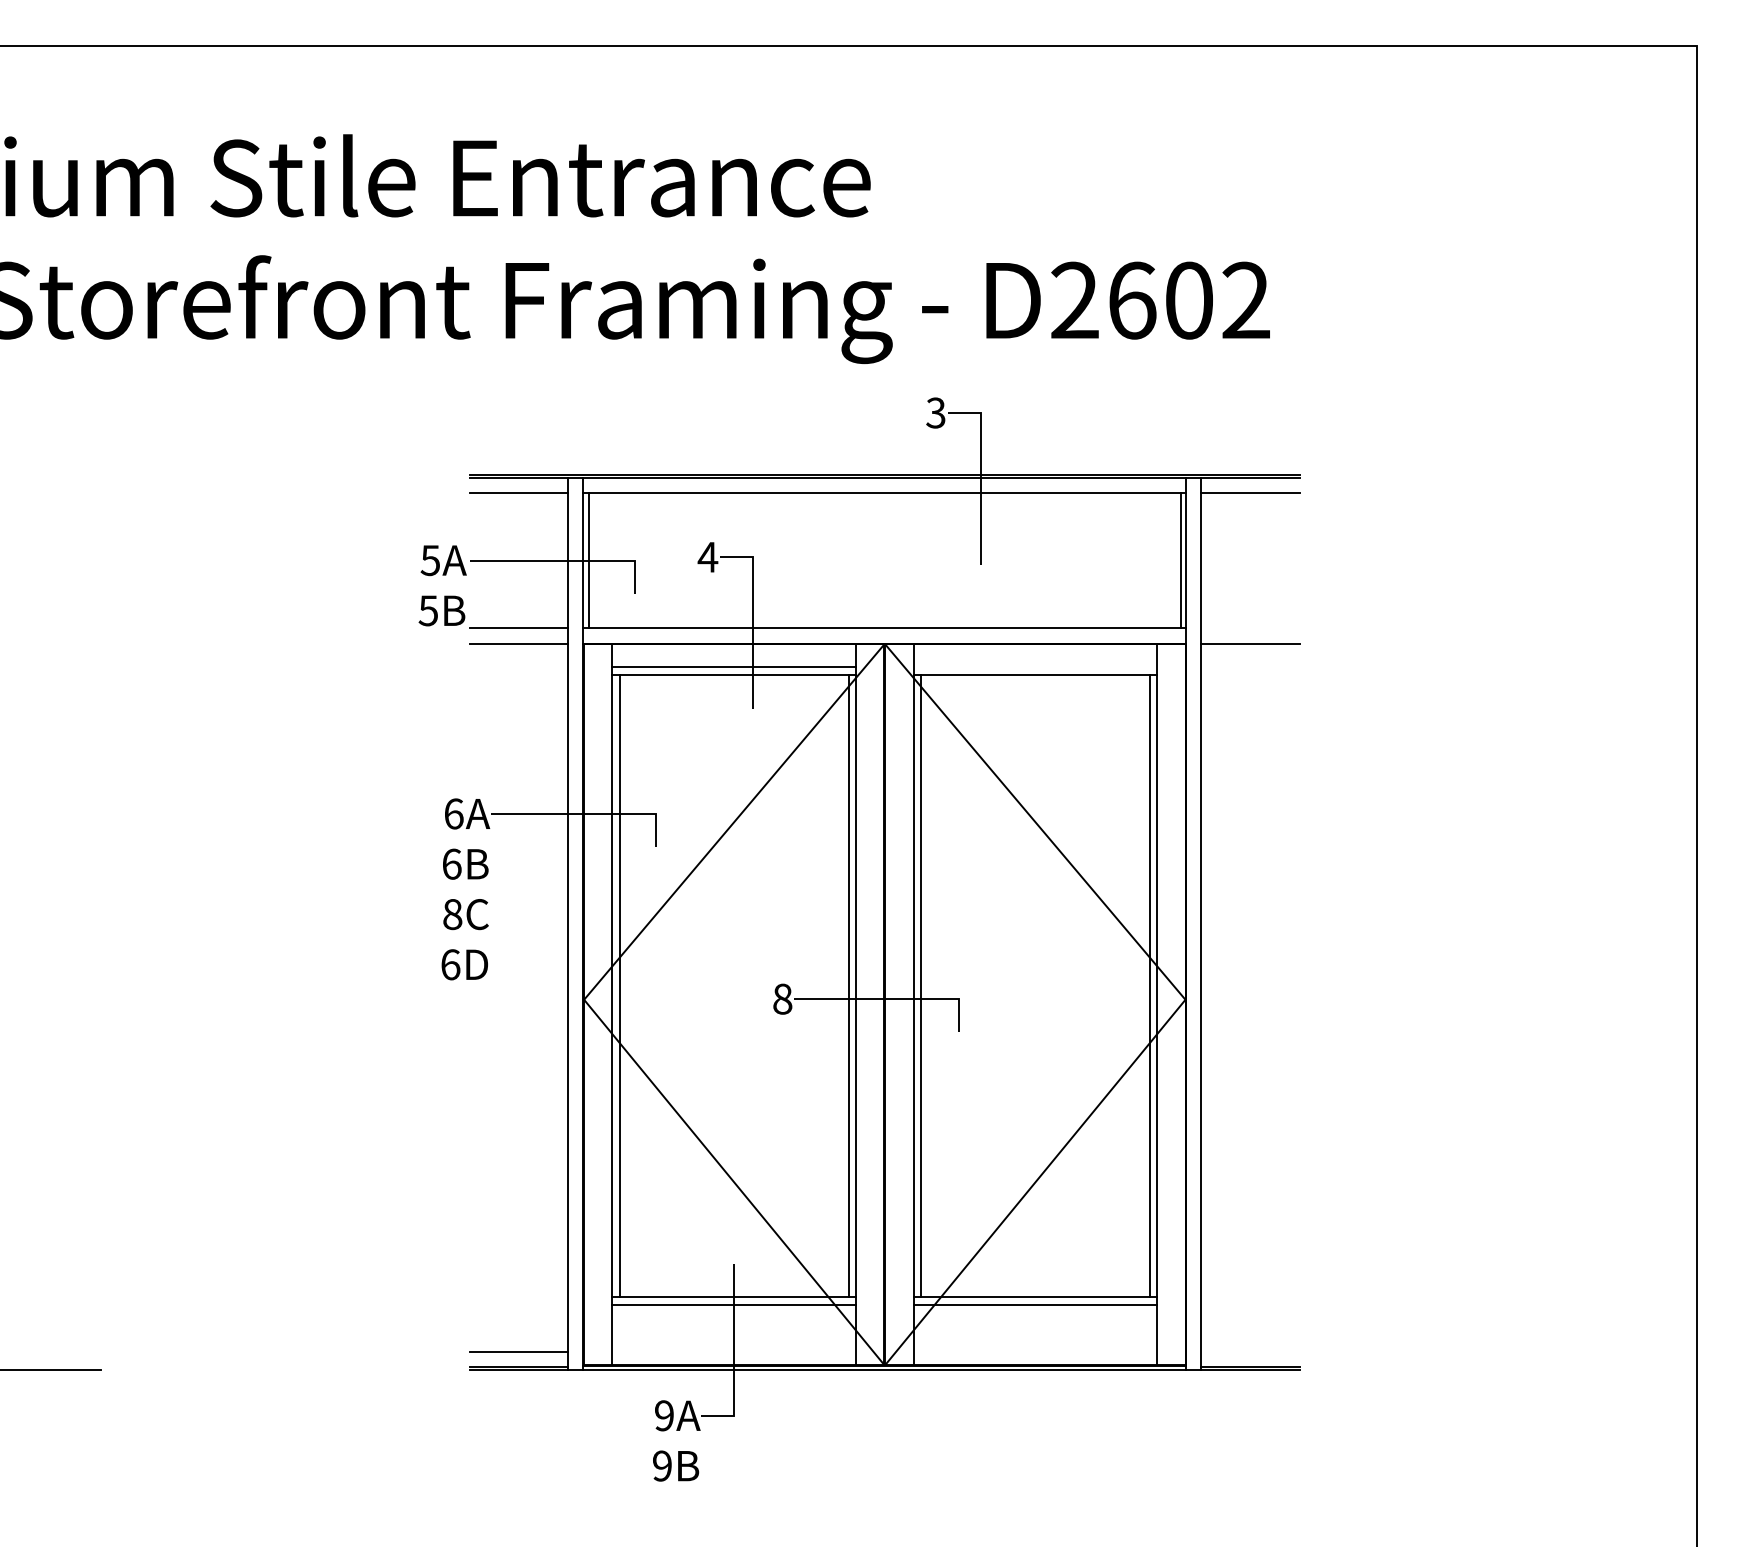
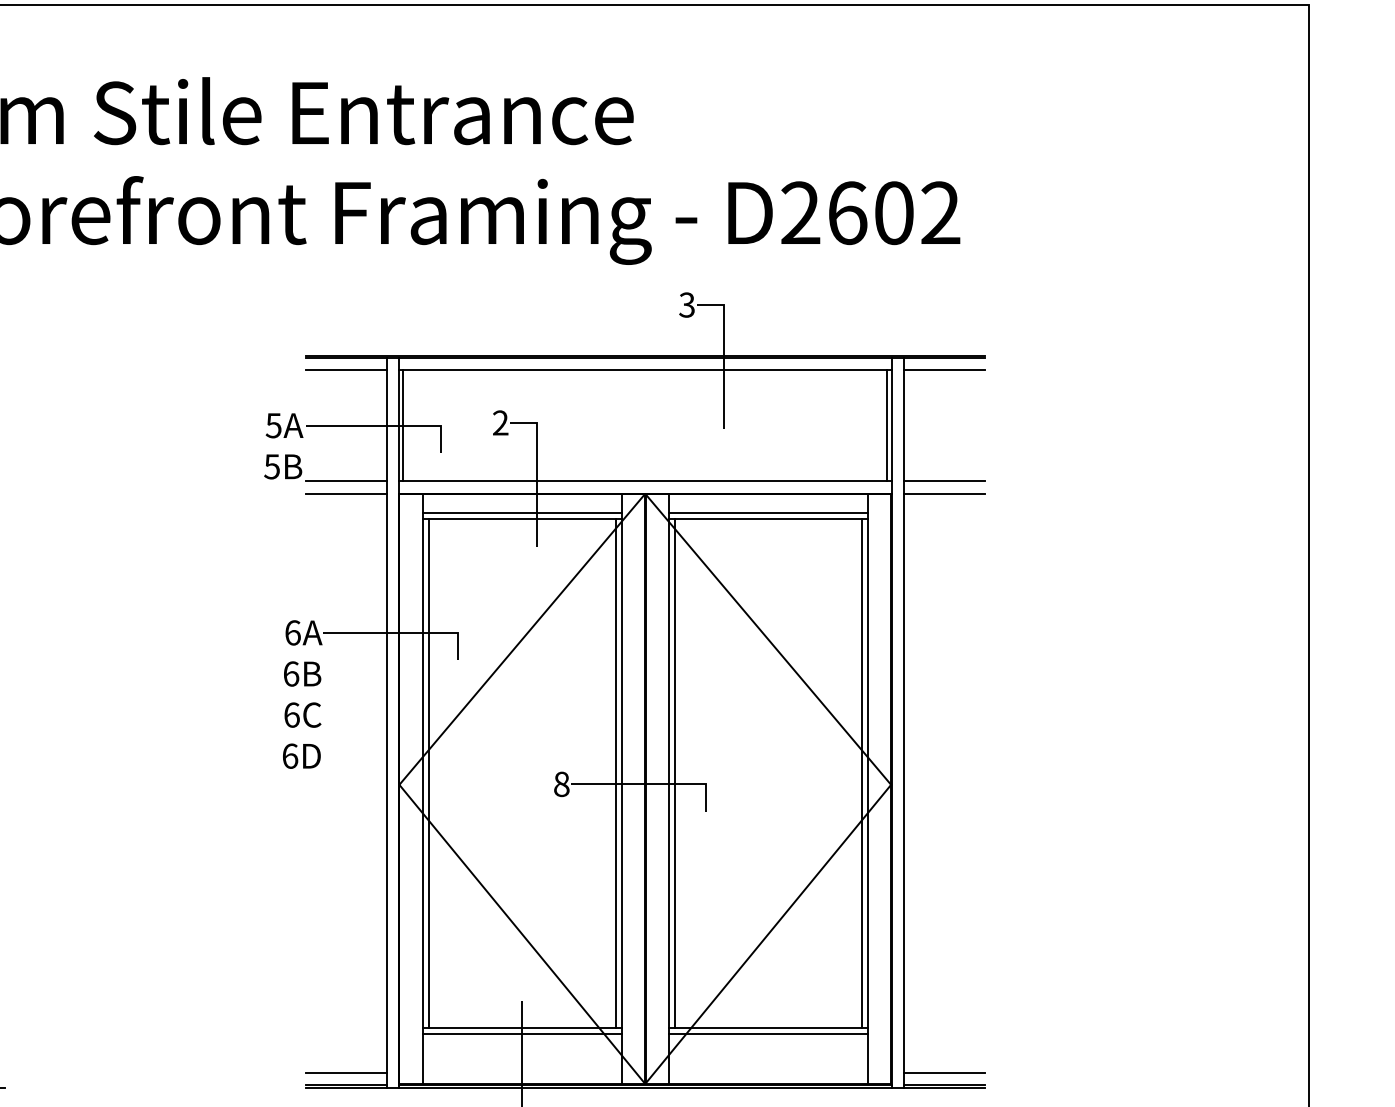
text: (707, 556) -> (500, 422), 4 -> 2
line: (1250, 628) -> (944, 481), added
line: (1035, 667) -> (768, 513), added
text: (452, 914) -> (291, 715), 8C -> 6C
line: (1250, 1352) -> (944, 1073), added

